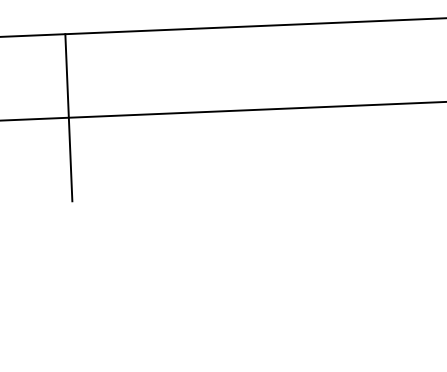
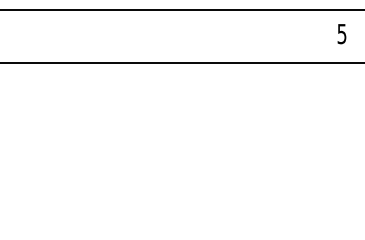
line: (68, 116) -> (77, 62), removed

